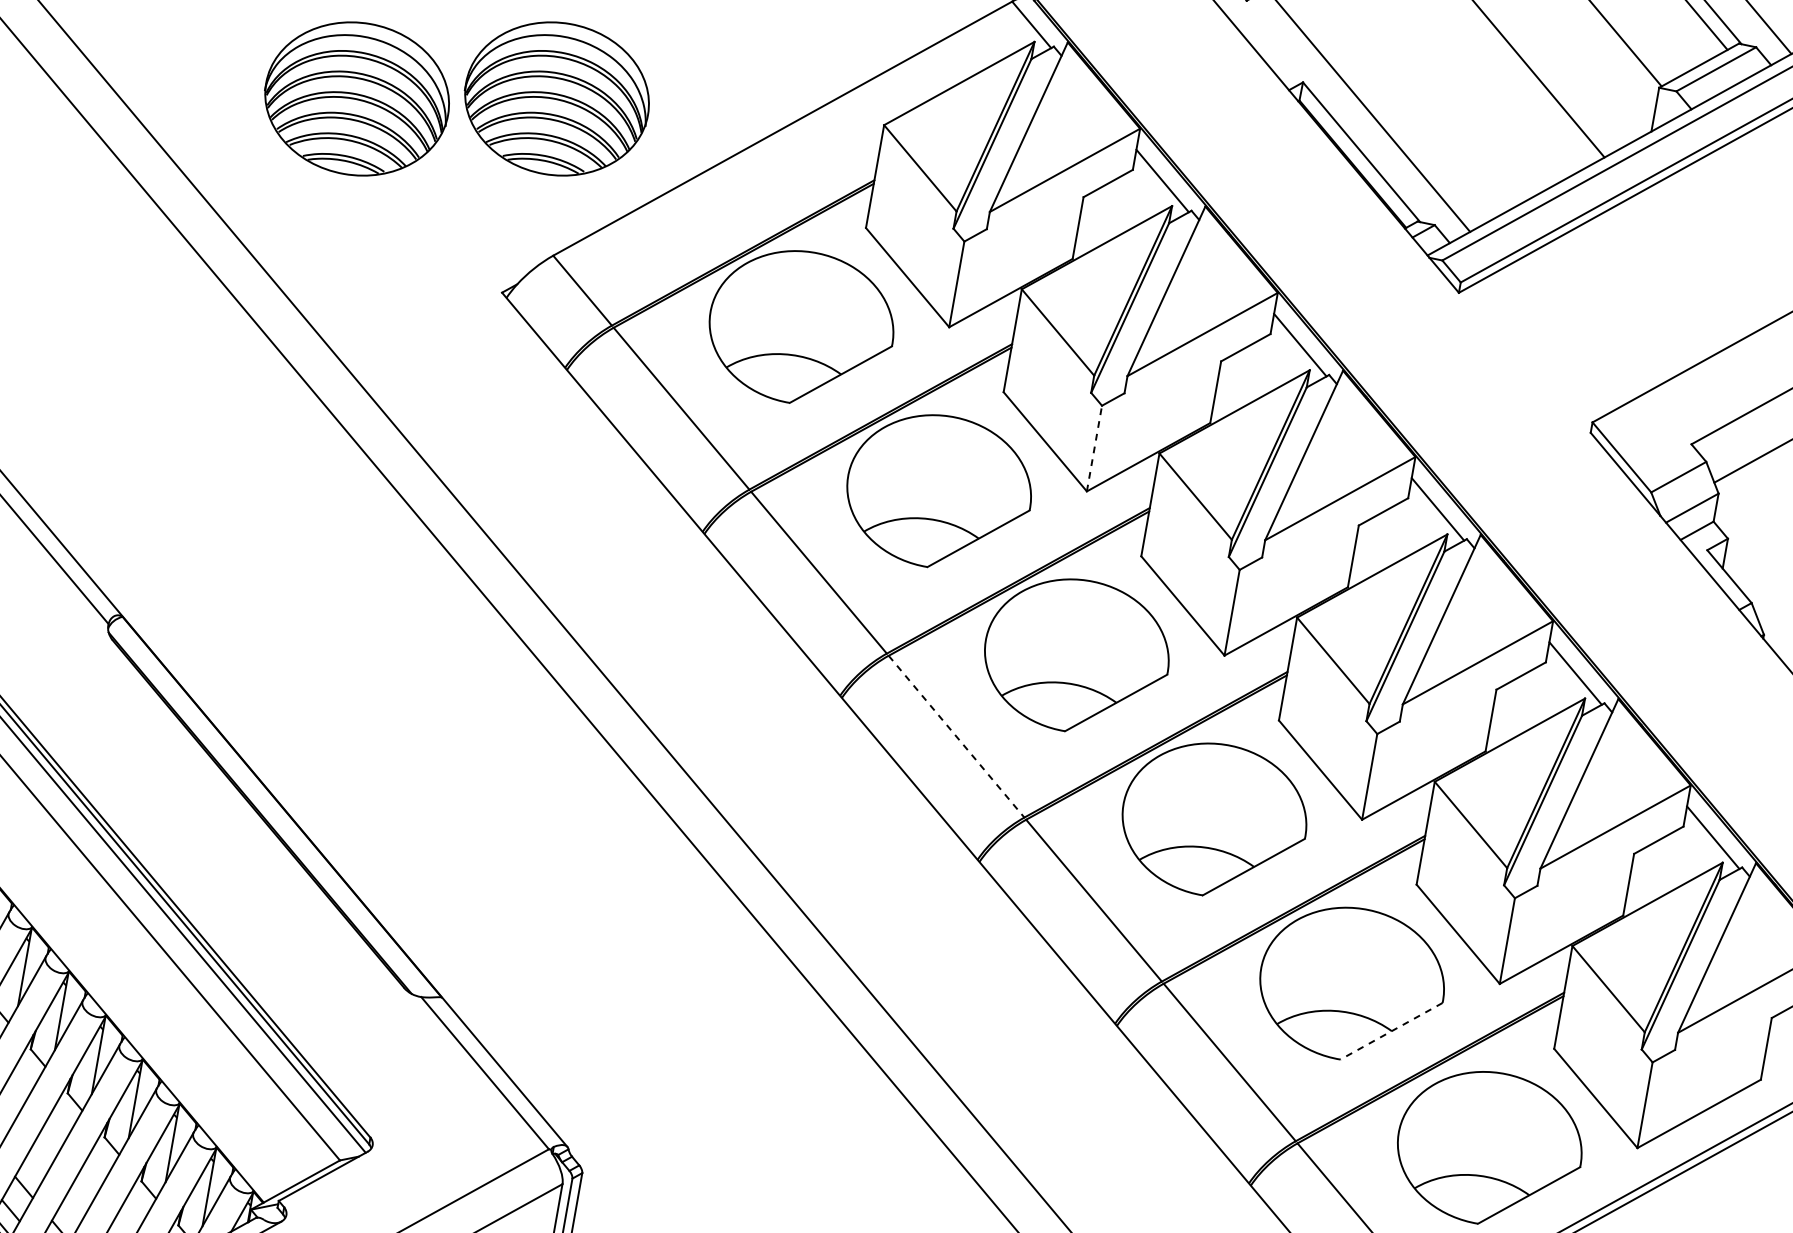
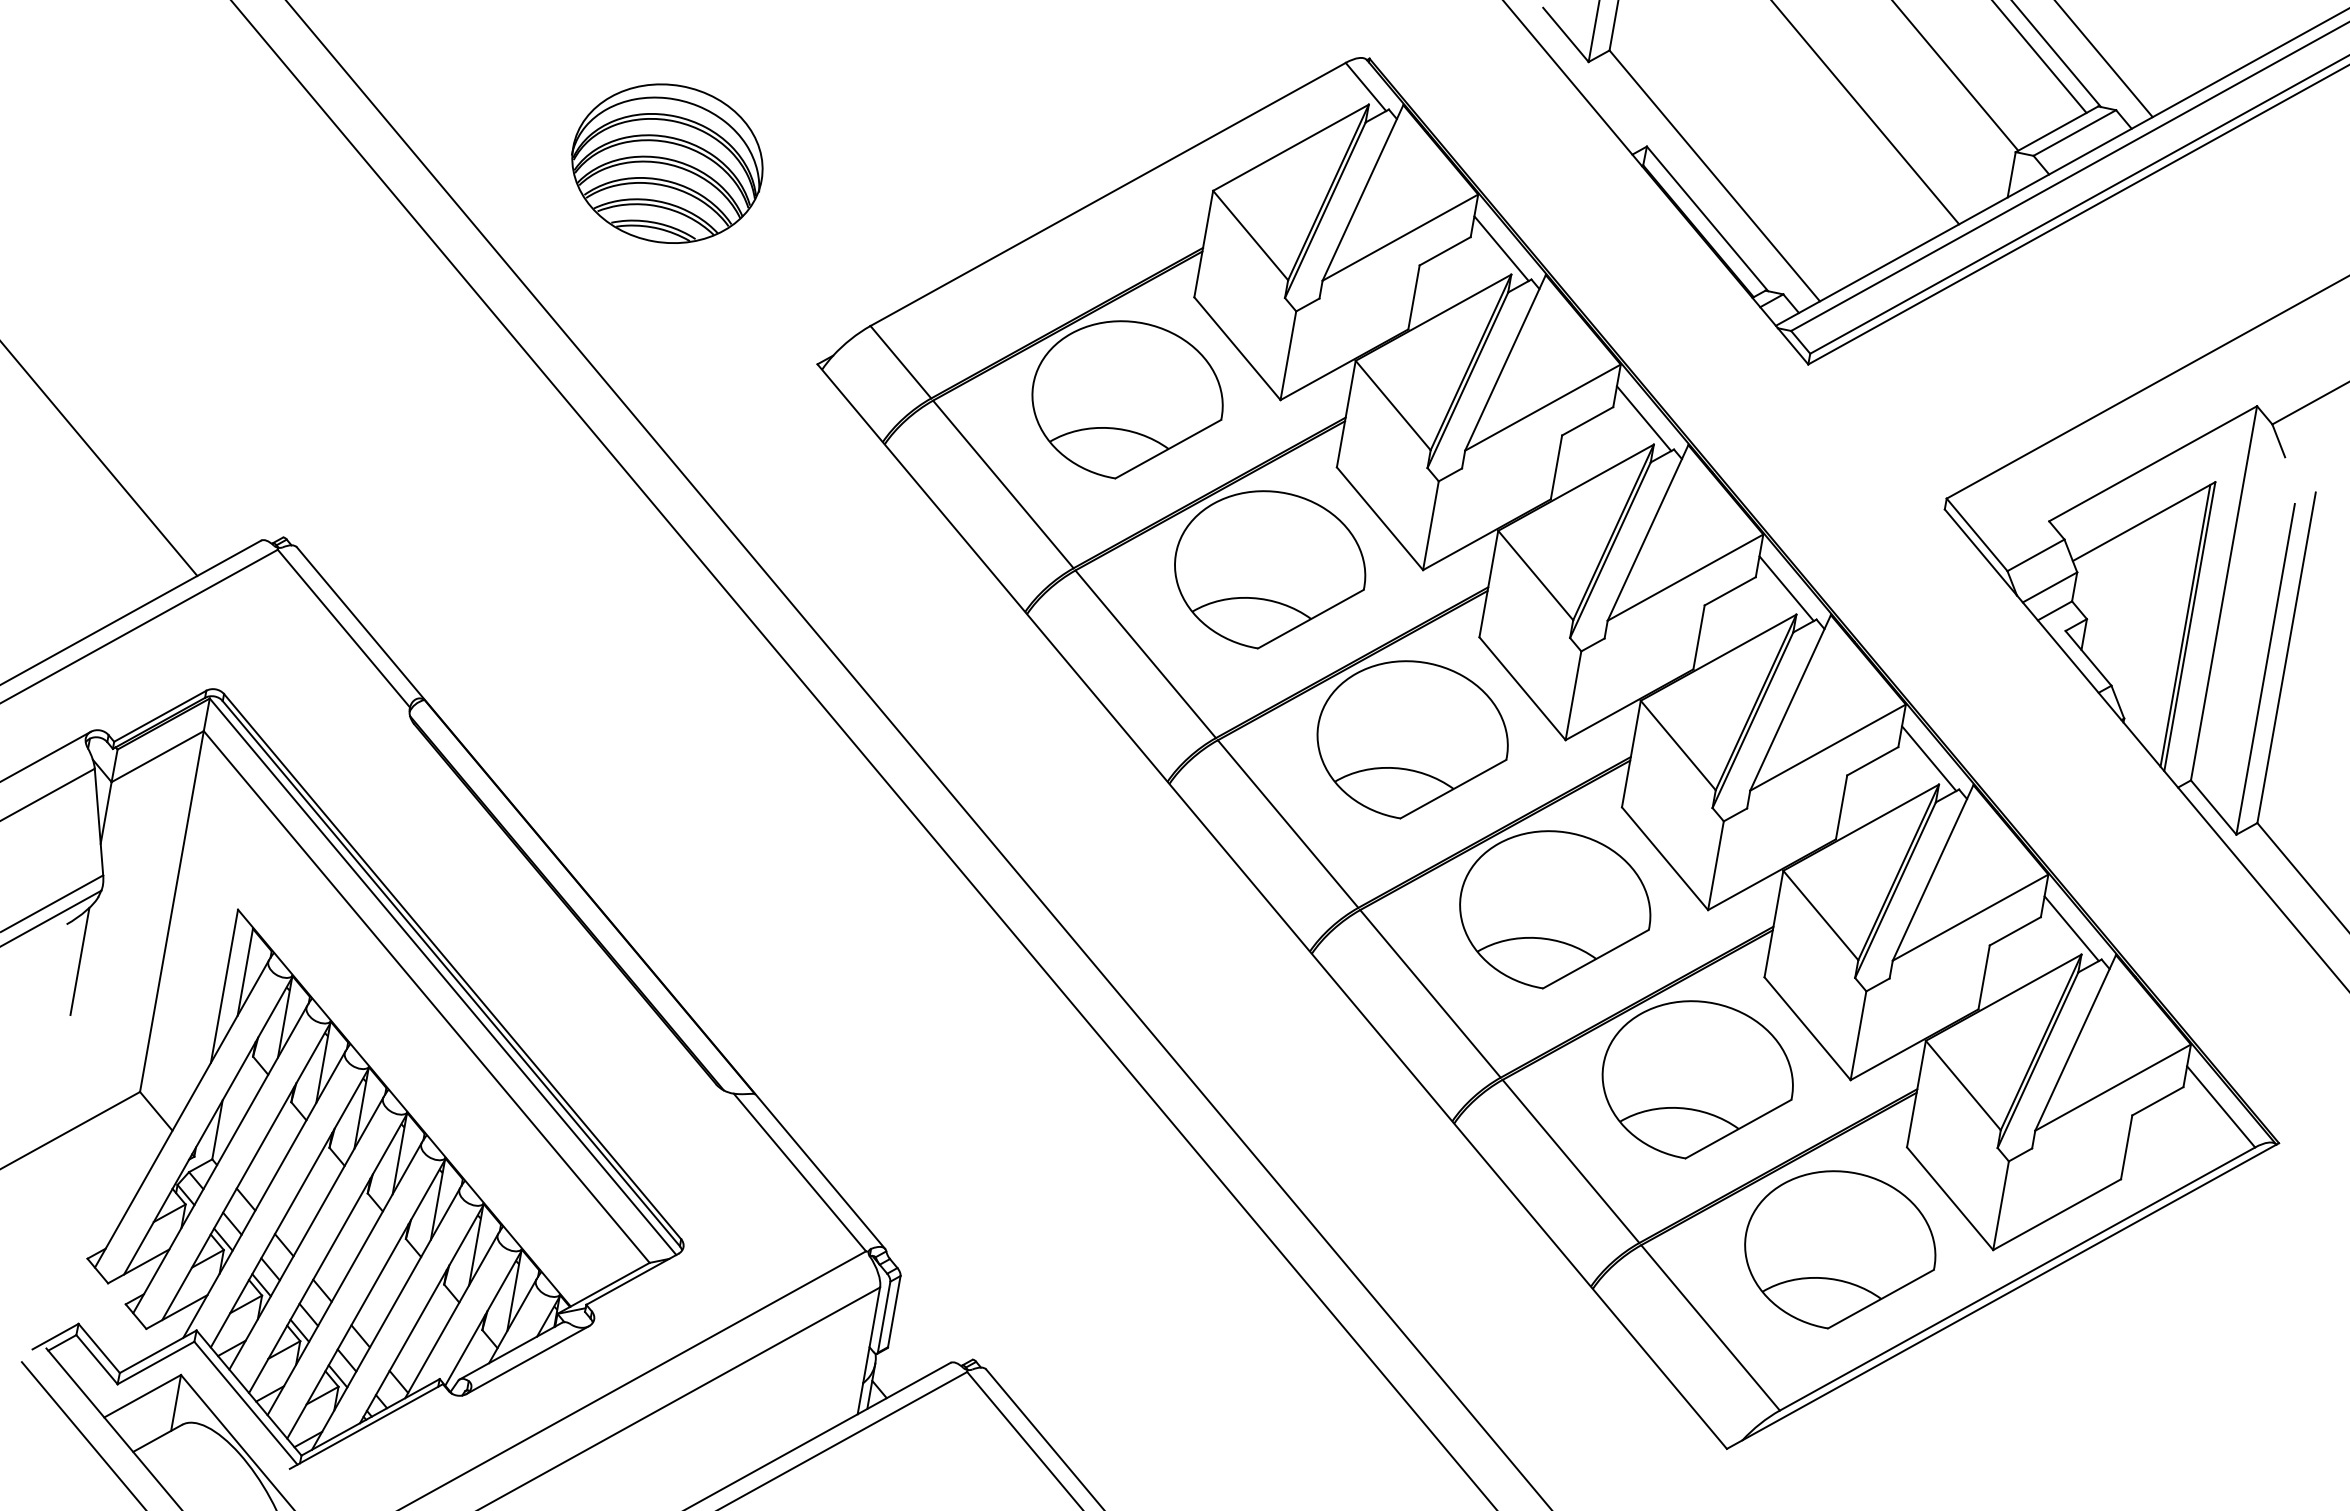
part: (557, 98) -> (874, 163), removed
line: (1095, 448) -> (1431, 525), dashed -> solid
line: (956, 737) -> (1288, 824), dashed -> solid
line: (1391, 1031) -> (1738, 1129), dashed -> solid

